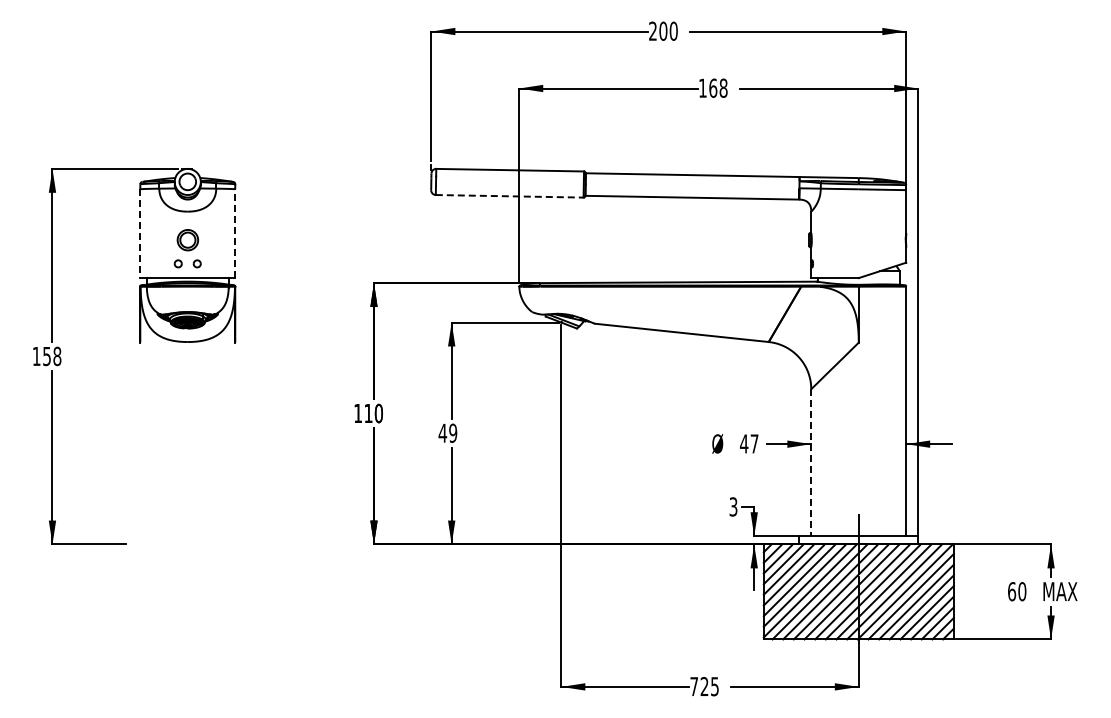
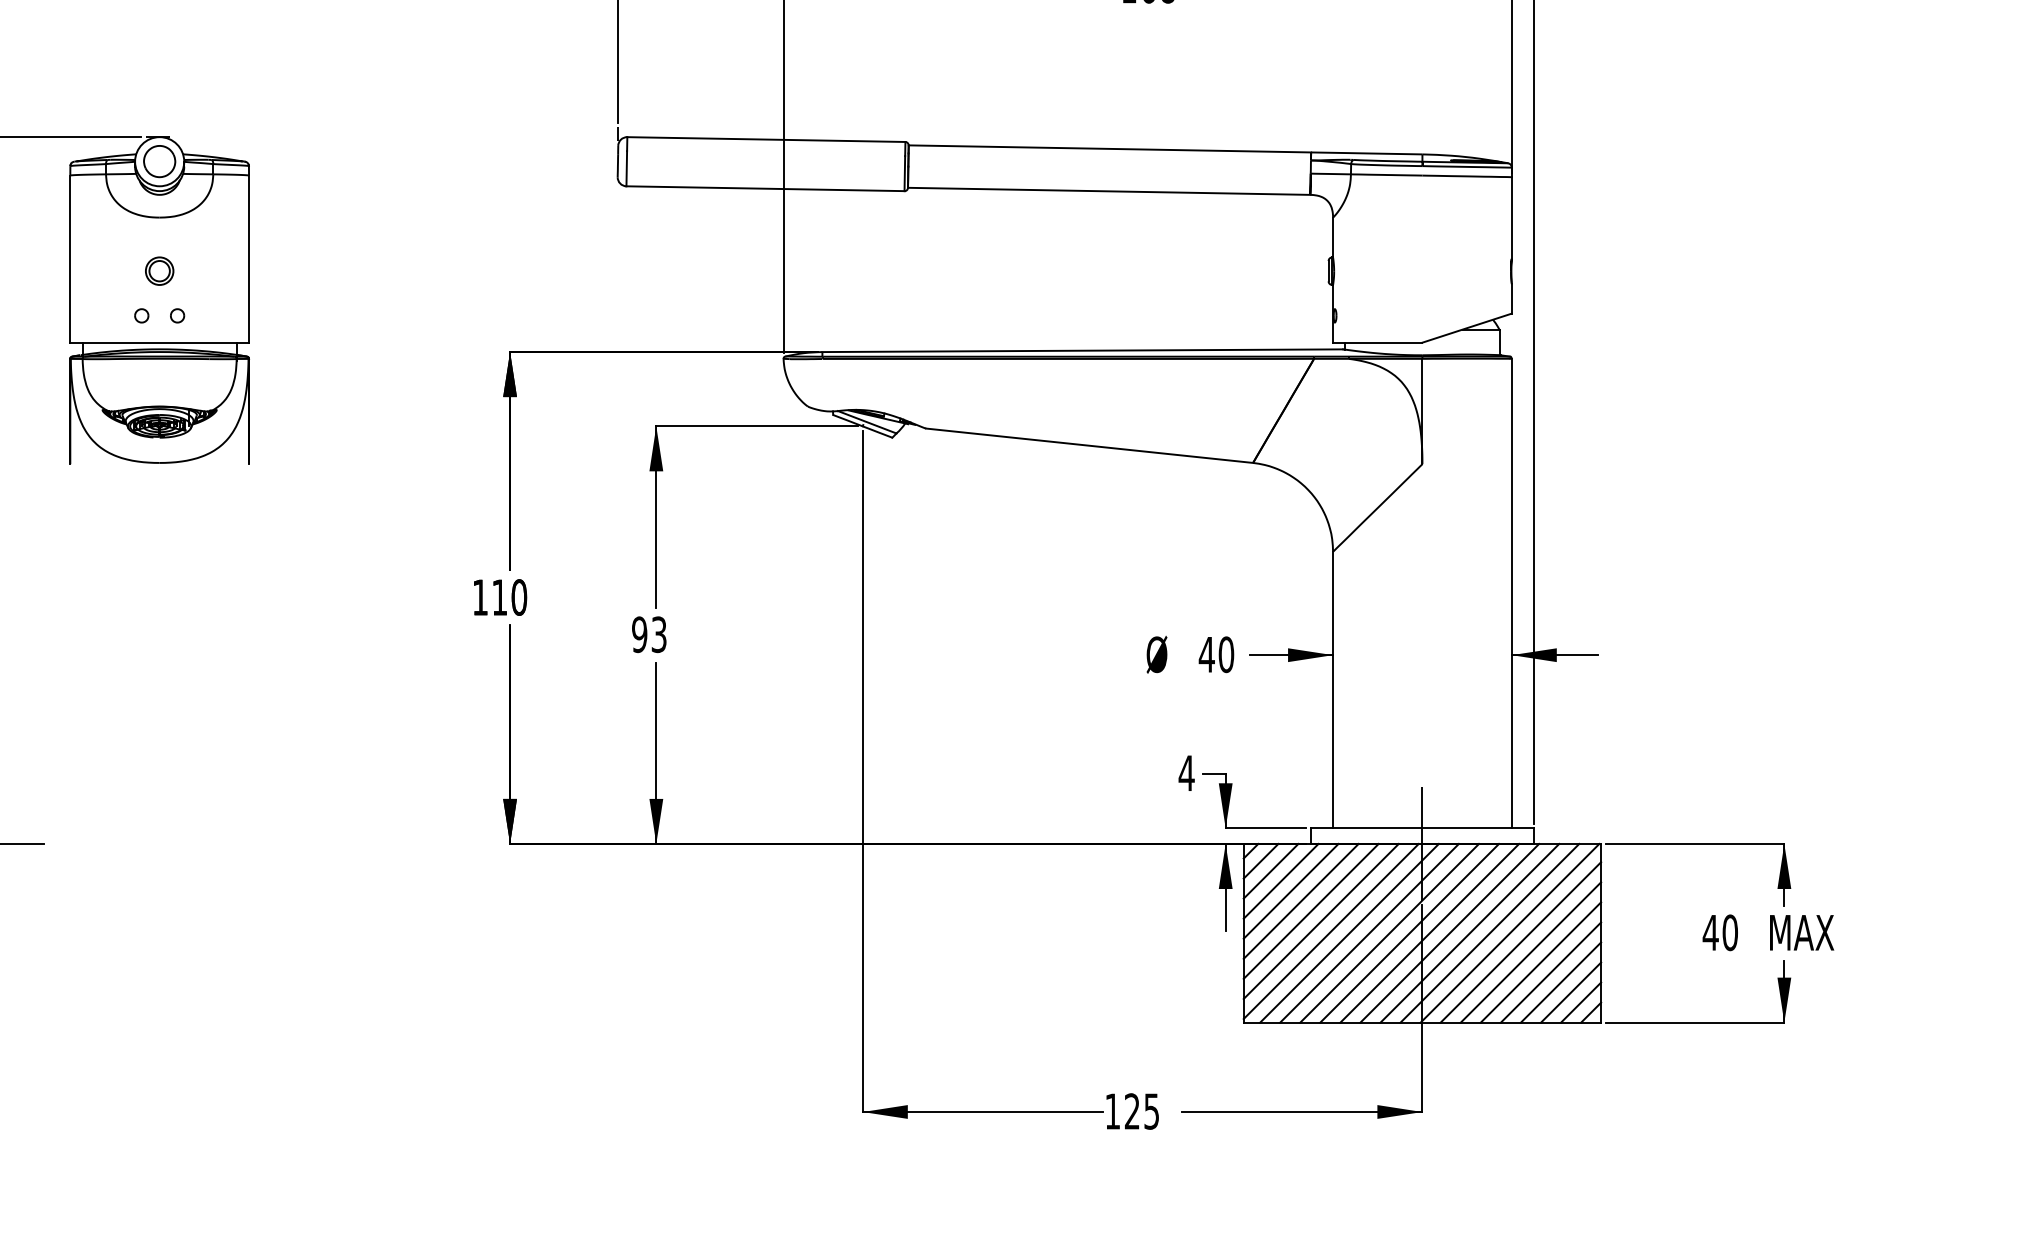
line: (509, 196) -> (765, 189), dashed -> solid
line: (235, 233) -> (249, 258), dashed -> solid
line: (140, 234) -> (70, 260), dashed -> solid
part: (187, 239) -> (159, 269), size x0.71
text: (447, 432) -> (648, 633), 49 -> 93
text: (754, 443) -> (1226, 653), 47 -> 40
line: (811, 463) -> (1333, 691), dashed -> solid
text: (733, 506) -> (1186, 772), 3 -> 4
text: (1011, 591) -> (1709, 932), 60 -> 40
text: (693, 686) -> (1111, 1111), 725 -> 125

